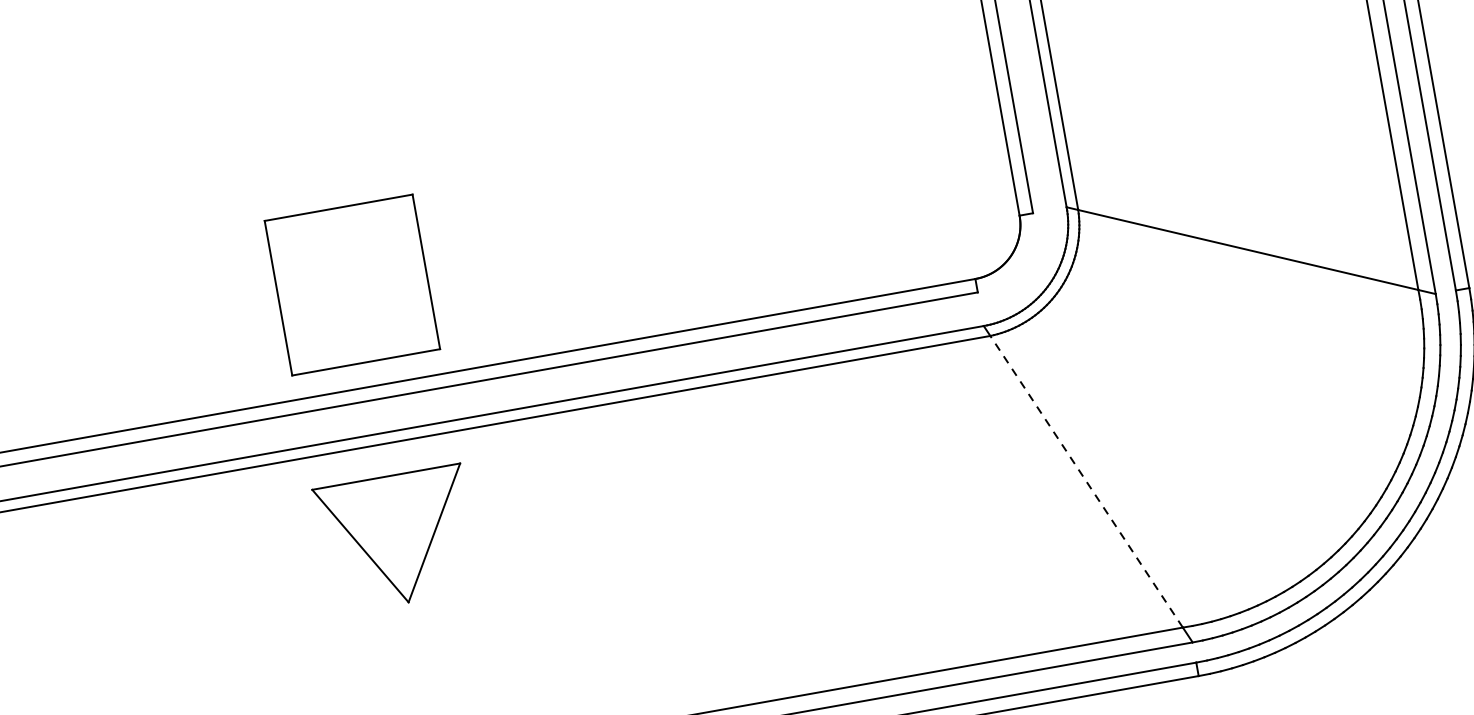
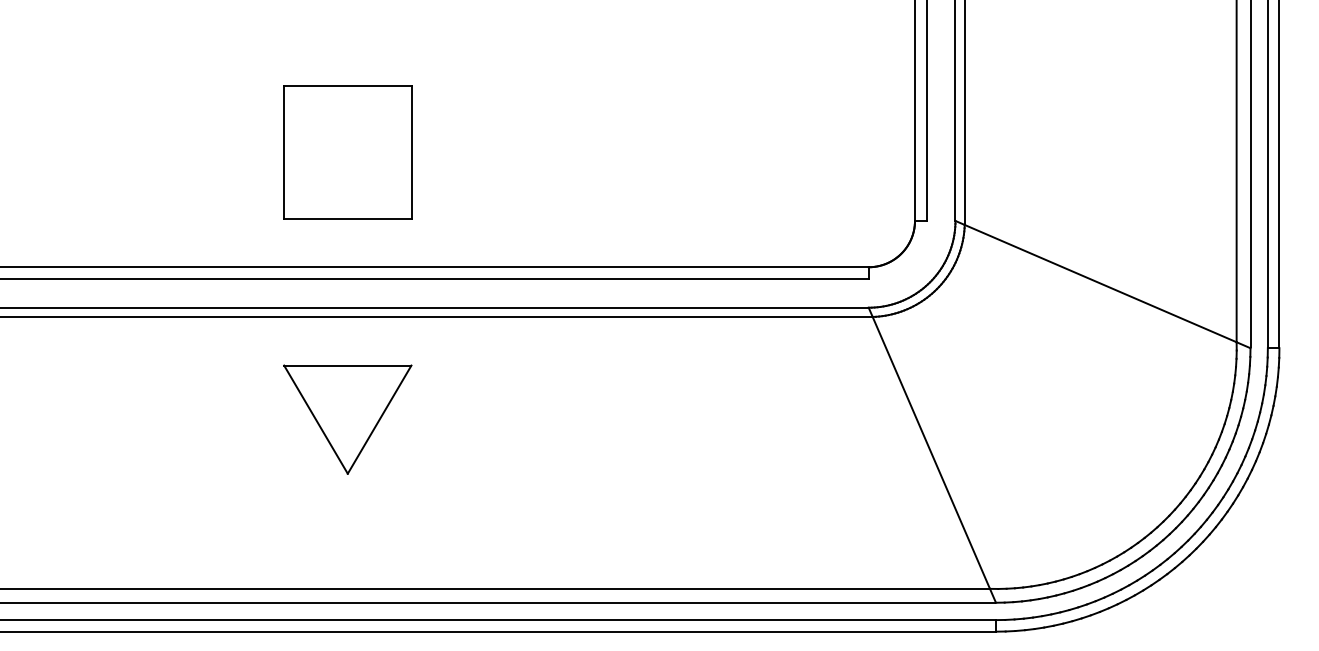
part: (351, 284) -> (347, 152), moved
line: (1086, 481) -> (931, 452), dashed -> solid
part: (397, 539) -> (347, 419), moved

